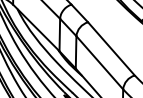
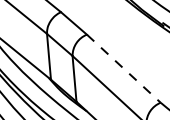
line: (111, 49) -> (124, 69), solid -> dashed

